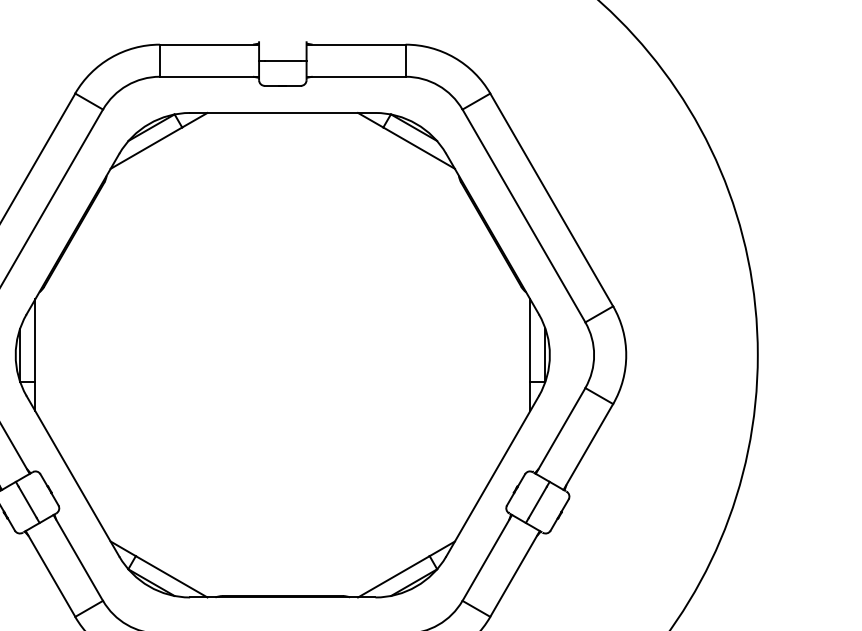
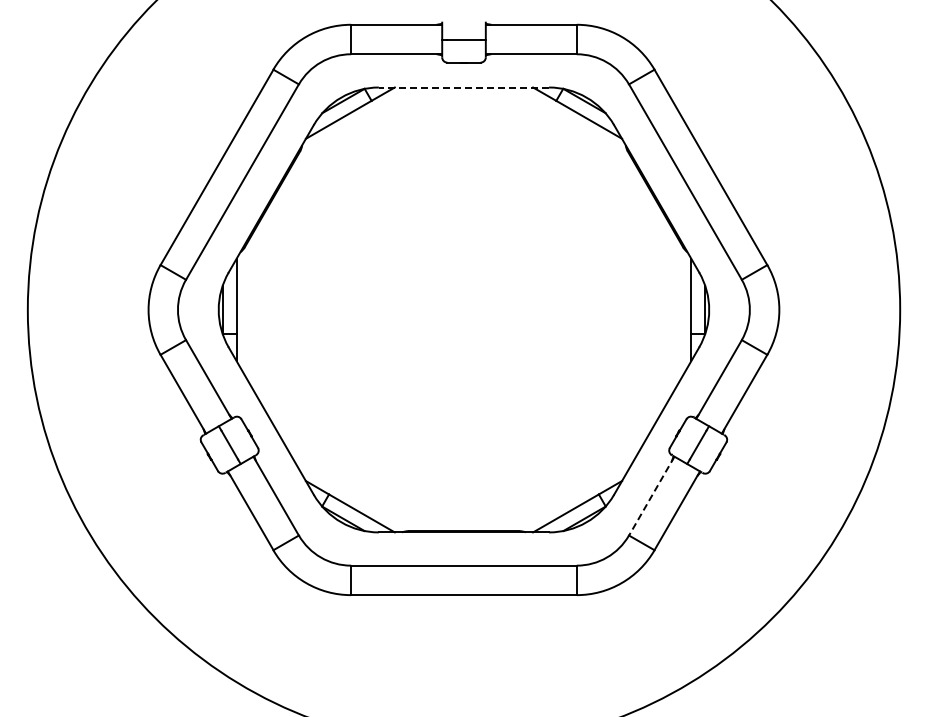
line: (282, 112) -> (463, 87), solid -> dashed
line: (487, 558) -> (651, 496), solid -> dashed

